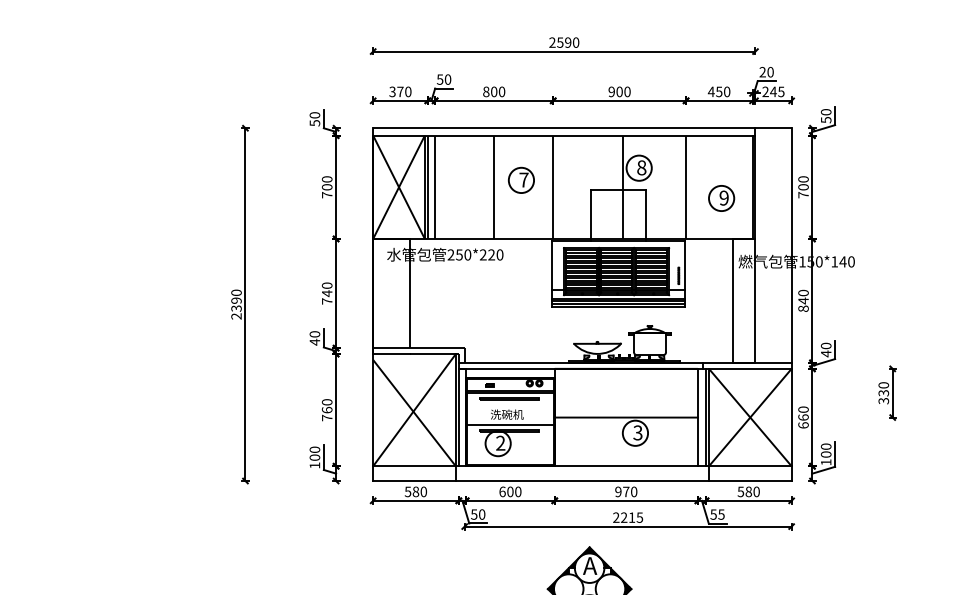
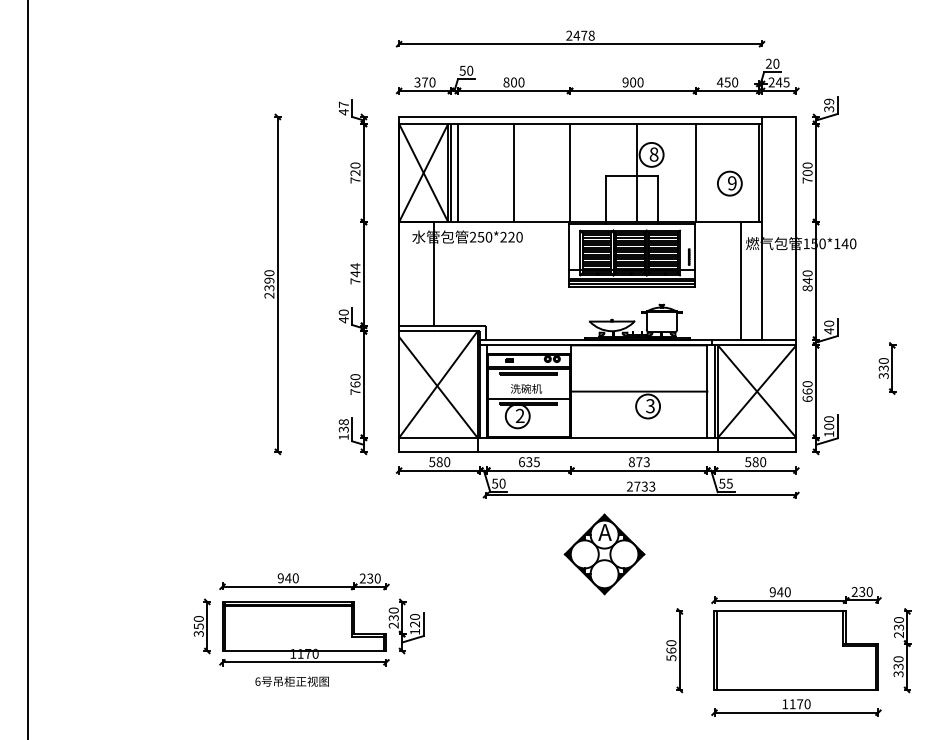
text: (567, 42) -> (583, 35), 2590 -> 2478
text: (826, 115) -> (829, 104), 50 -> 39
text: (314, 119) -> (343, 108), 50 -> 47
part: (521, 180) -> (539, 166), removed
text: (327, 186) -> (355, 172), 700 -> 720
text: (327, 285) -> (355, 266), 740 -> 744
text: (314, 453) -> (343, 425), 100 -> 138
text: (513, 492) -> (532, 462), 600 -> 635
text: (625, 492) -> (638, 462), 970 -> 873
text: (631, 517) -> (644, 486), 2215 -> 2733

